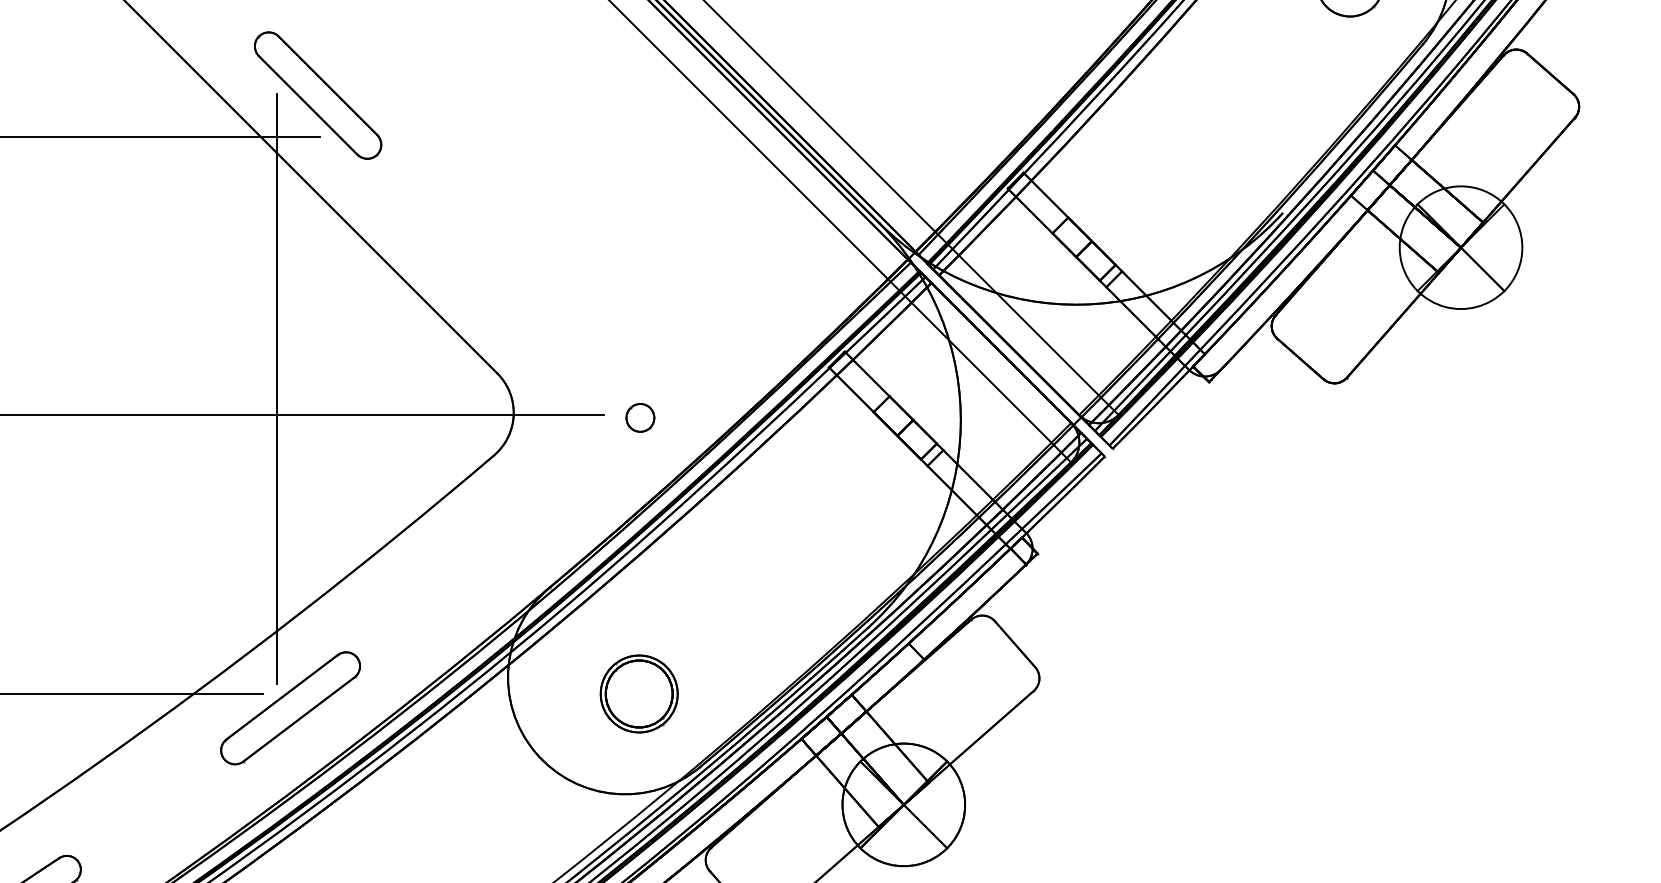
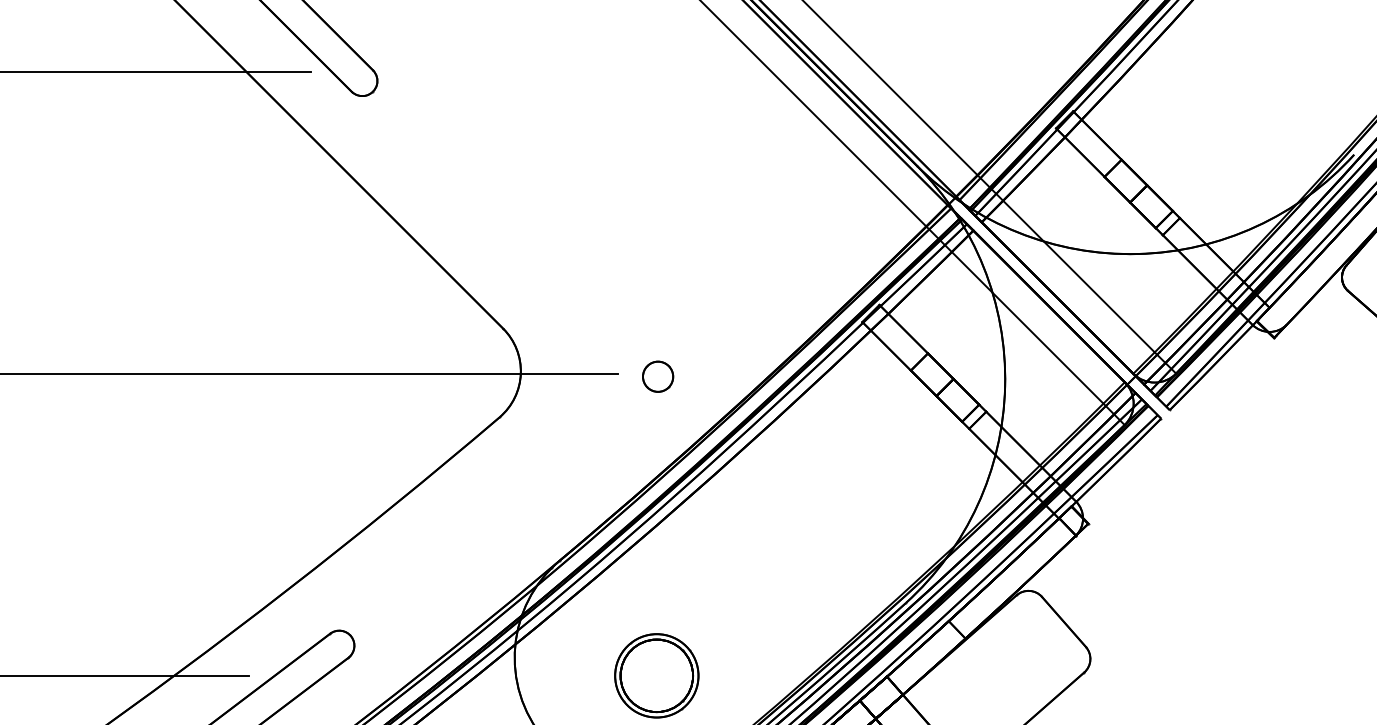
line: (277, 388) -> (264, 344), removed

